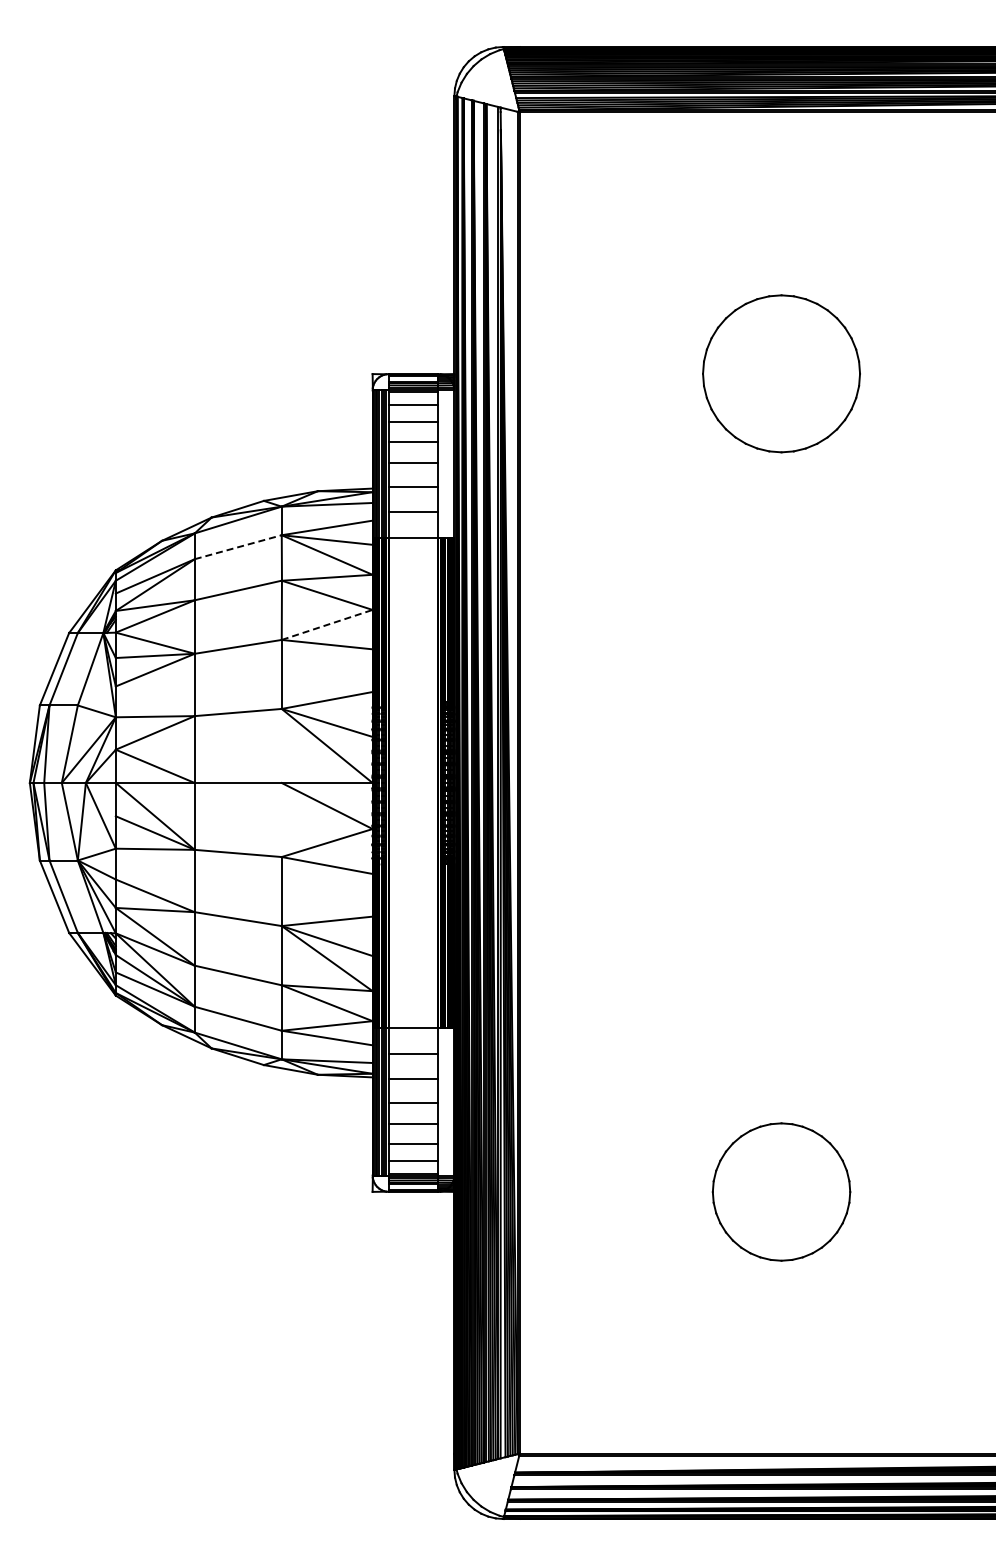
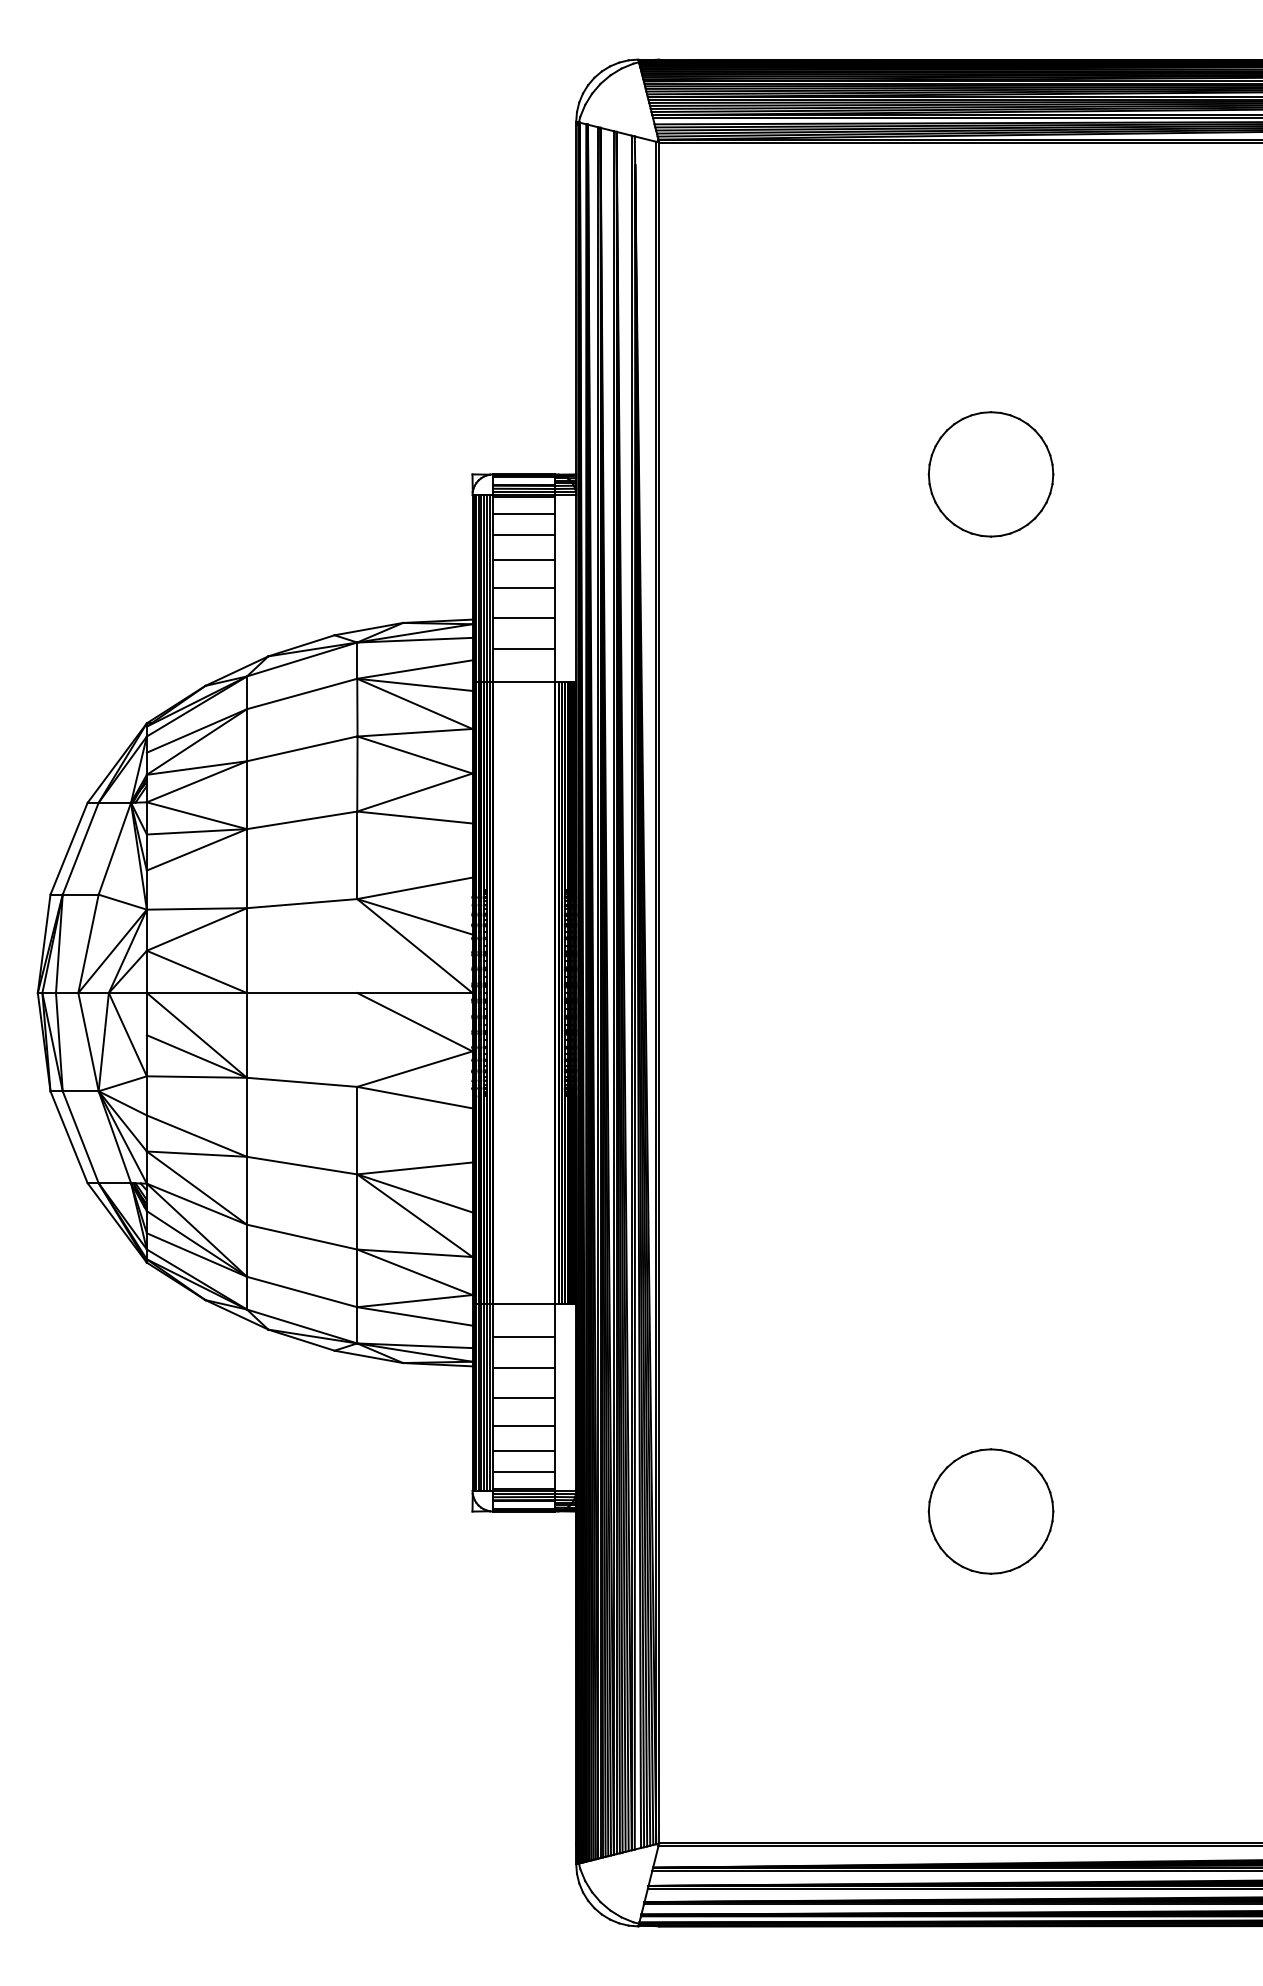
part: (781, 374) -> (991, 474), size x0.62
line: (238, 547) -> (302, 694), dashed -> solid
line: (327, 624) -> (415, 791), dashed -> solid
part: (781, 1191) -> (991, 1511), size x0.71

